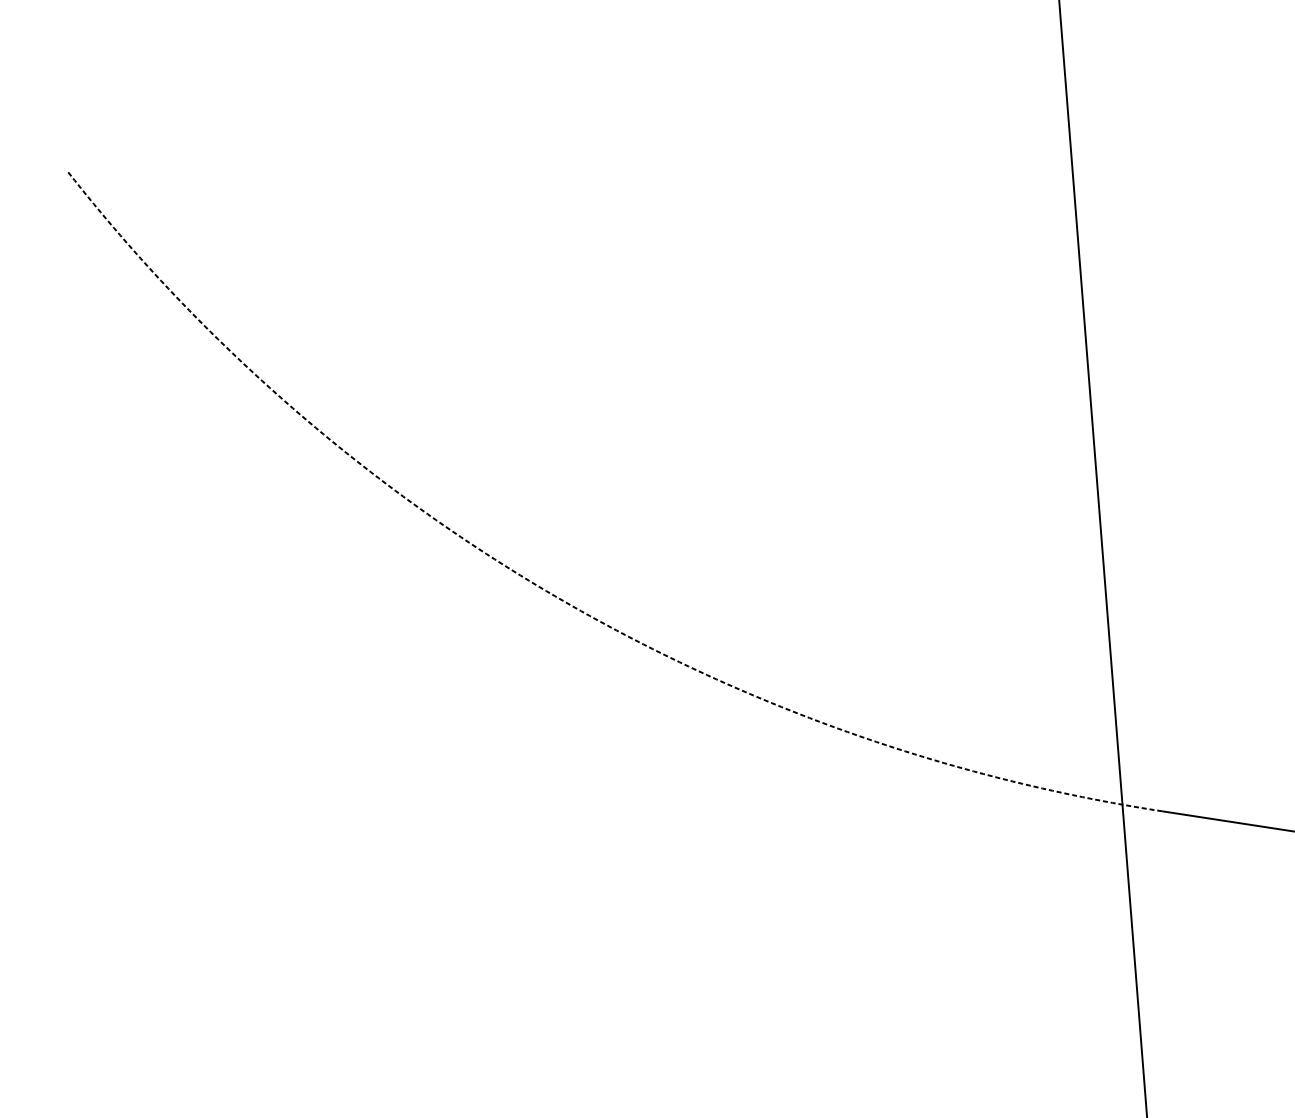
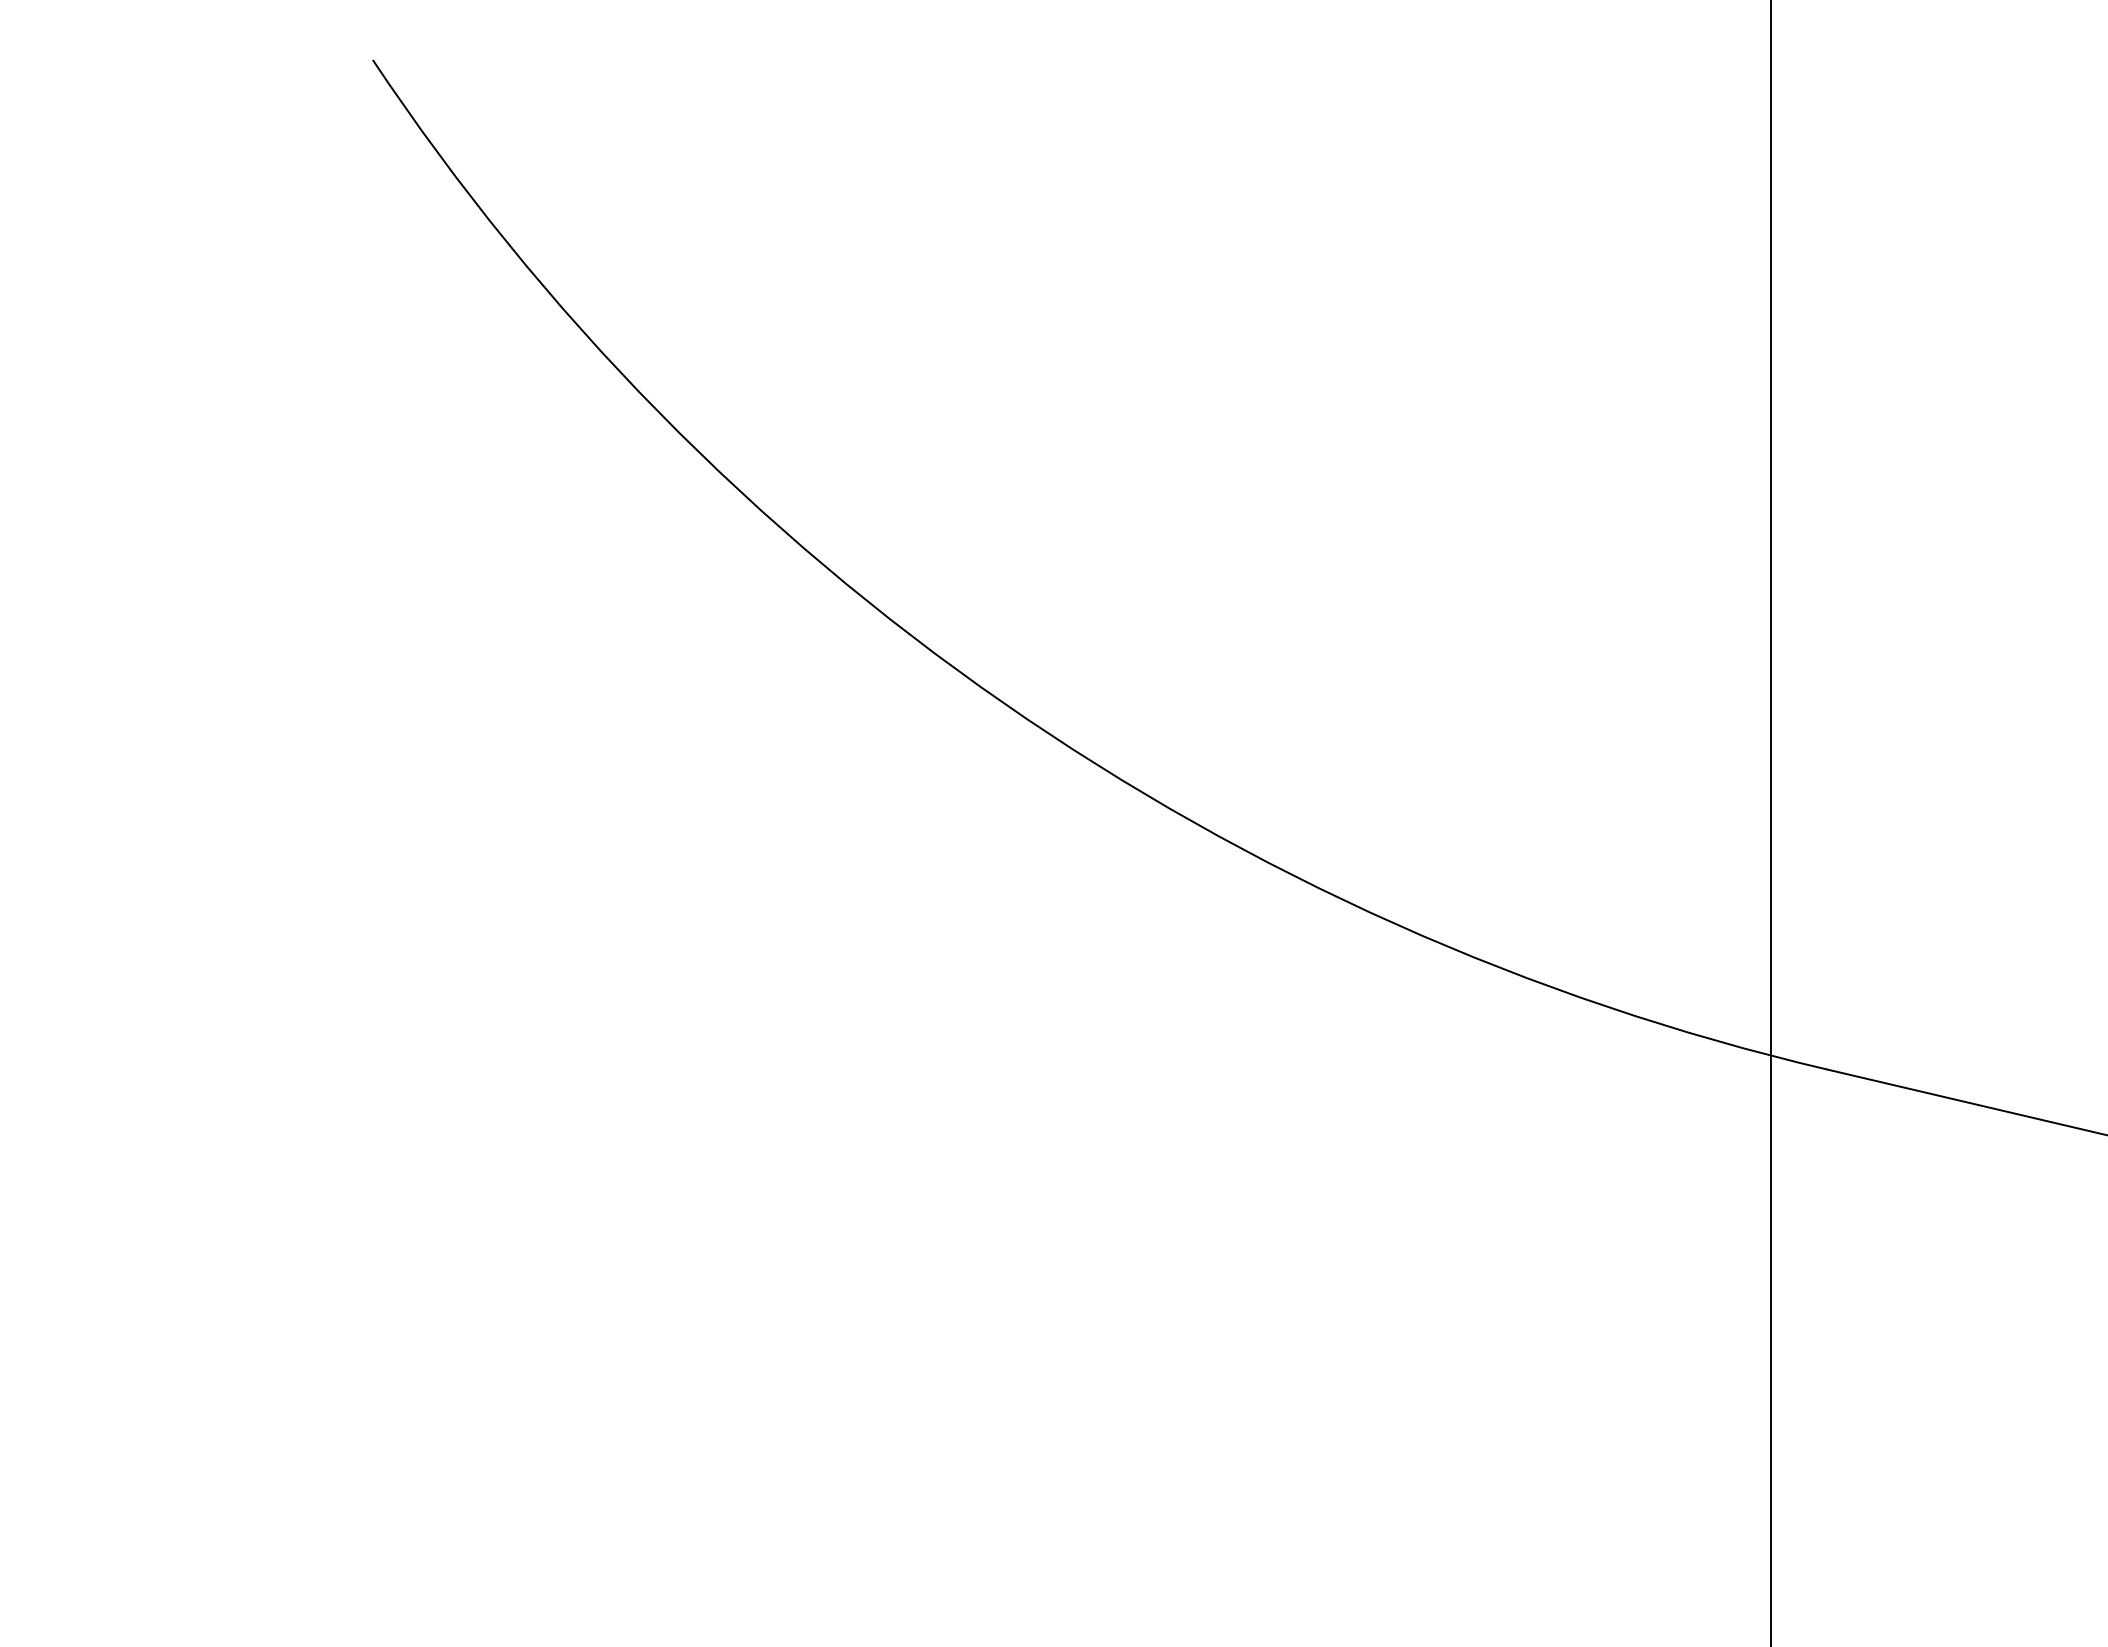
arc: (554, 596) -> (1003, 703), dashed -> solid

